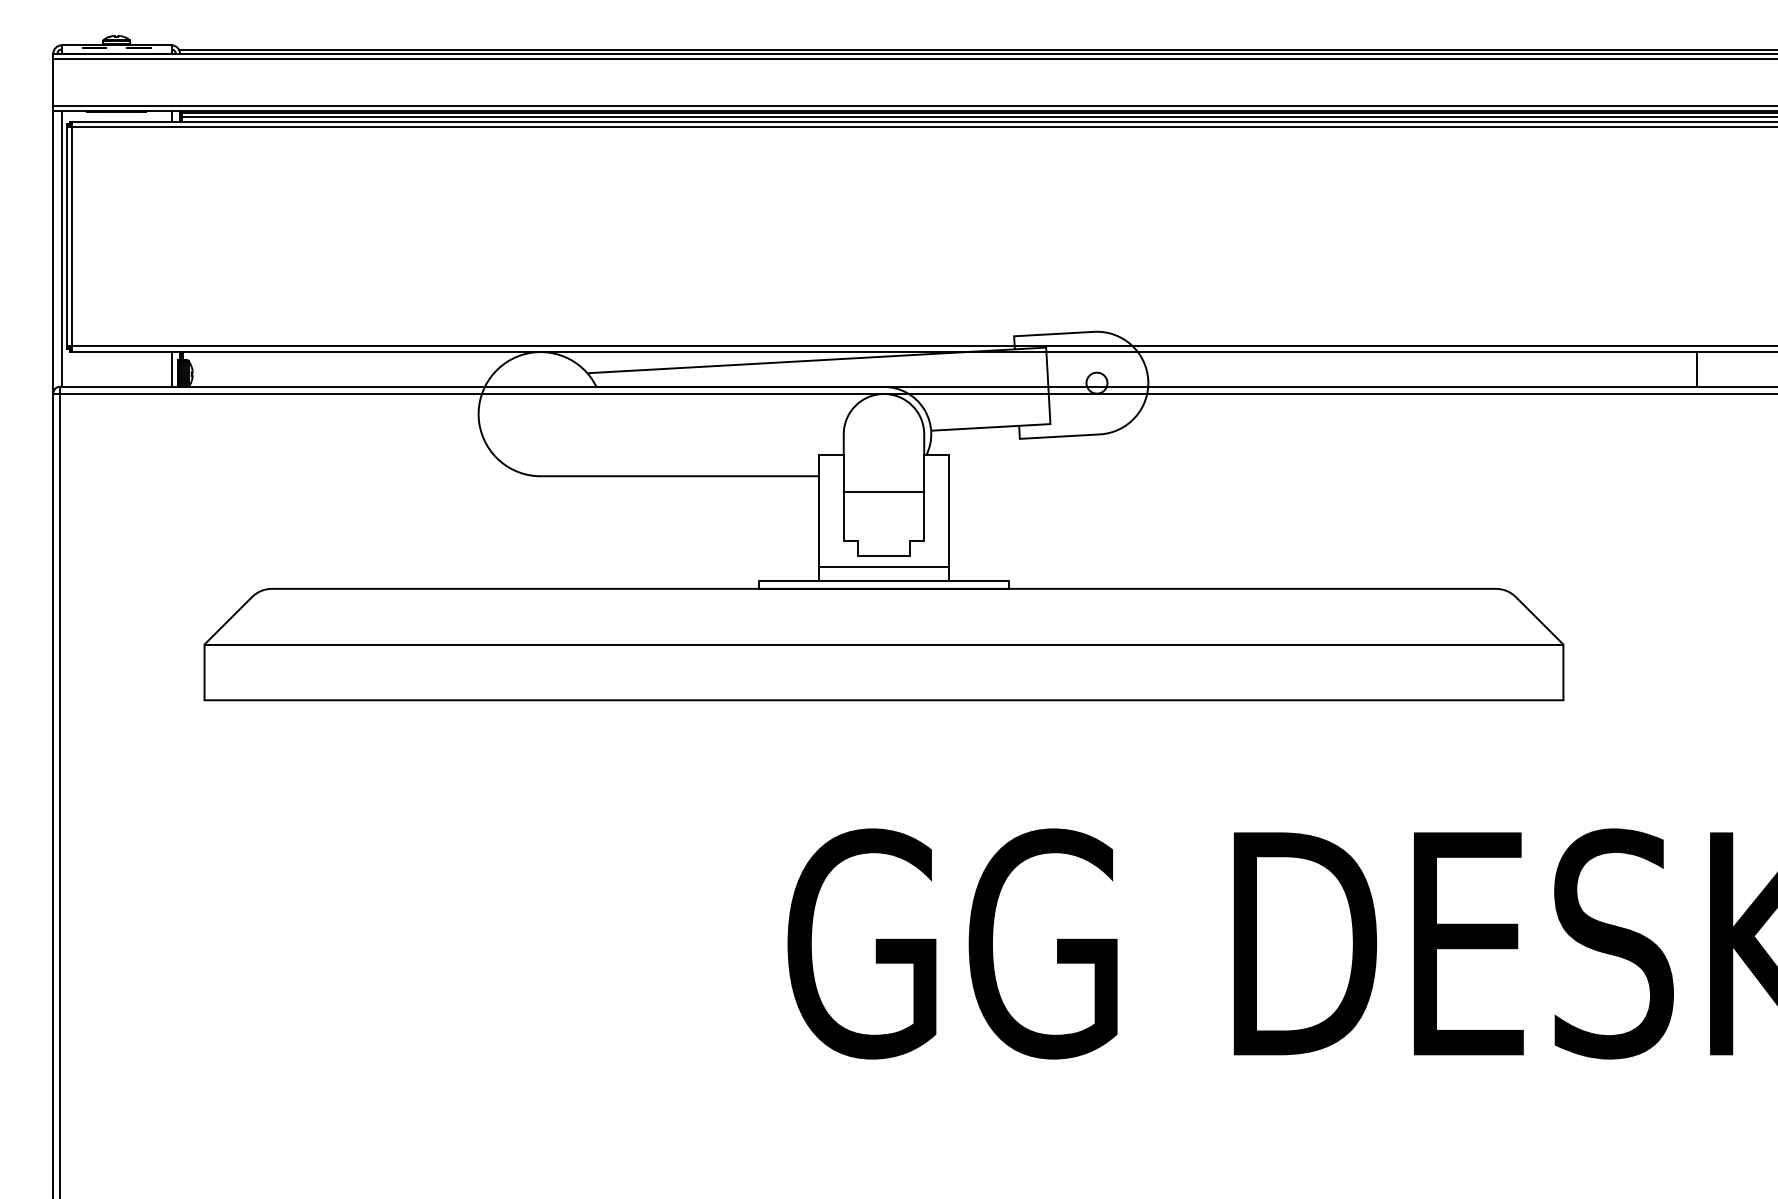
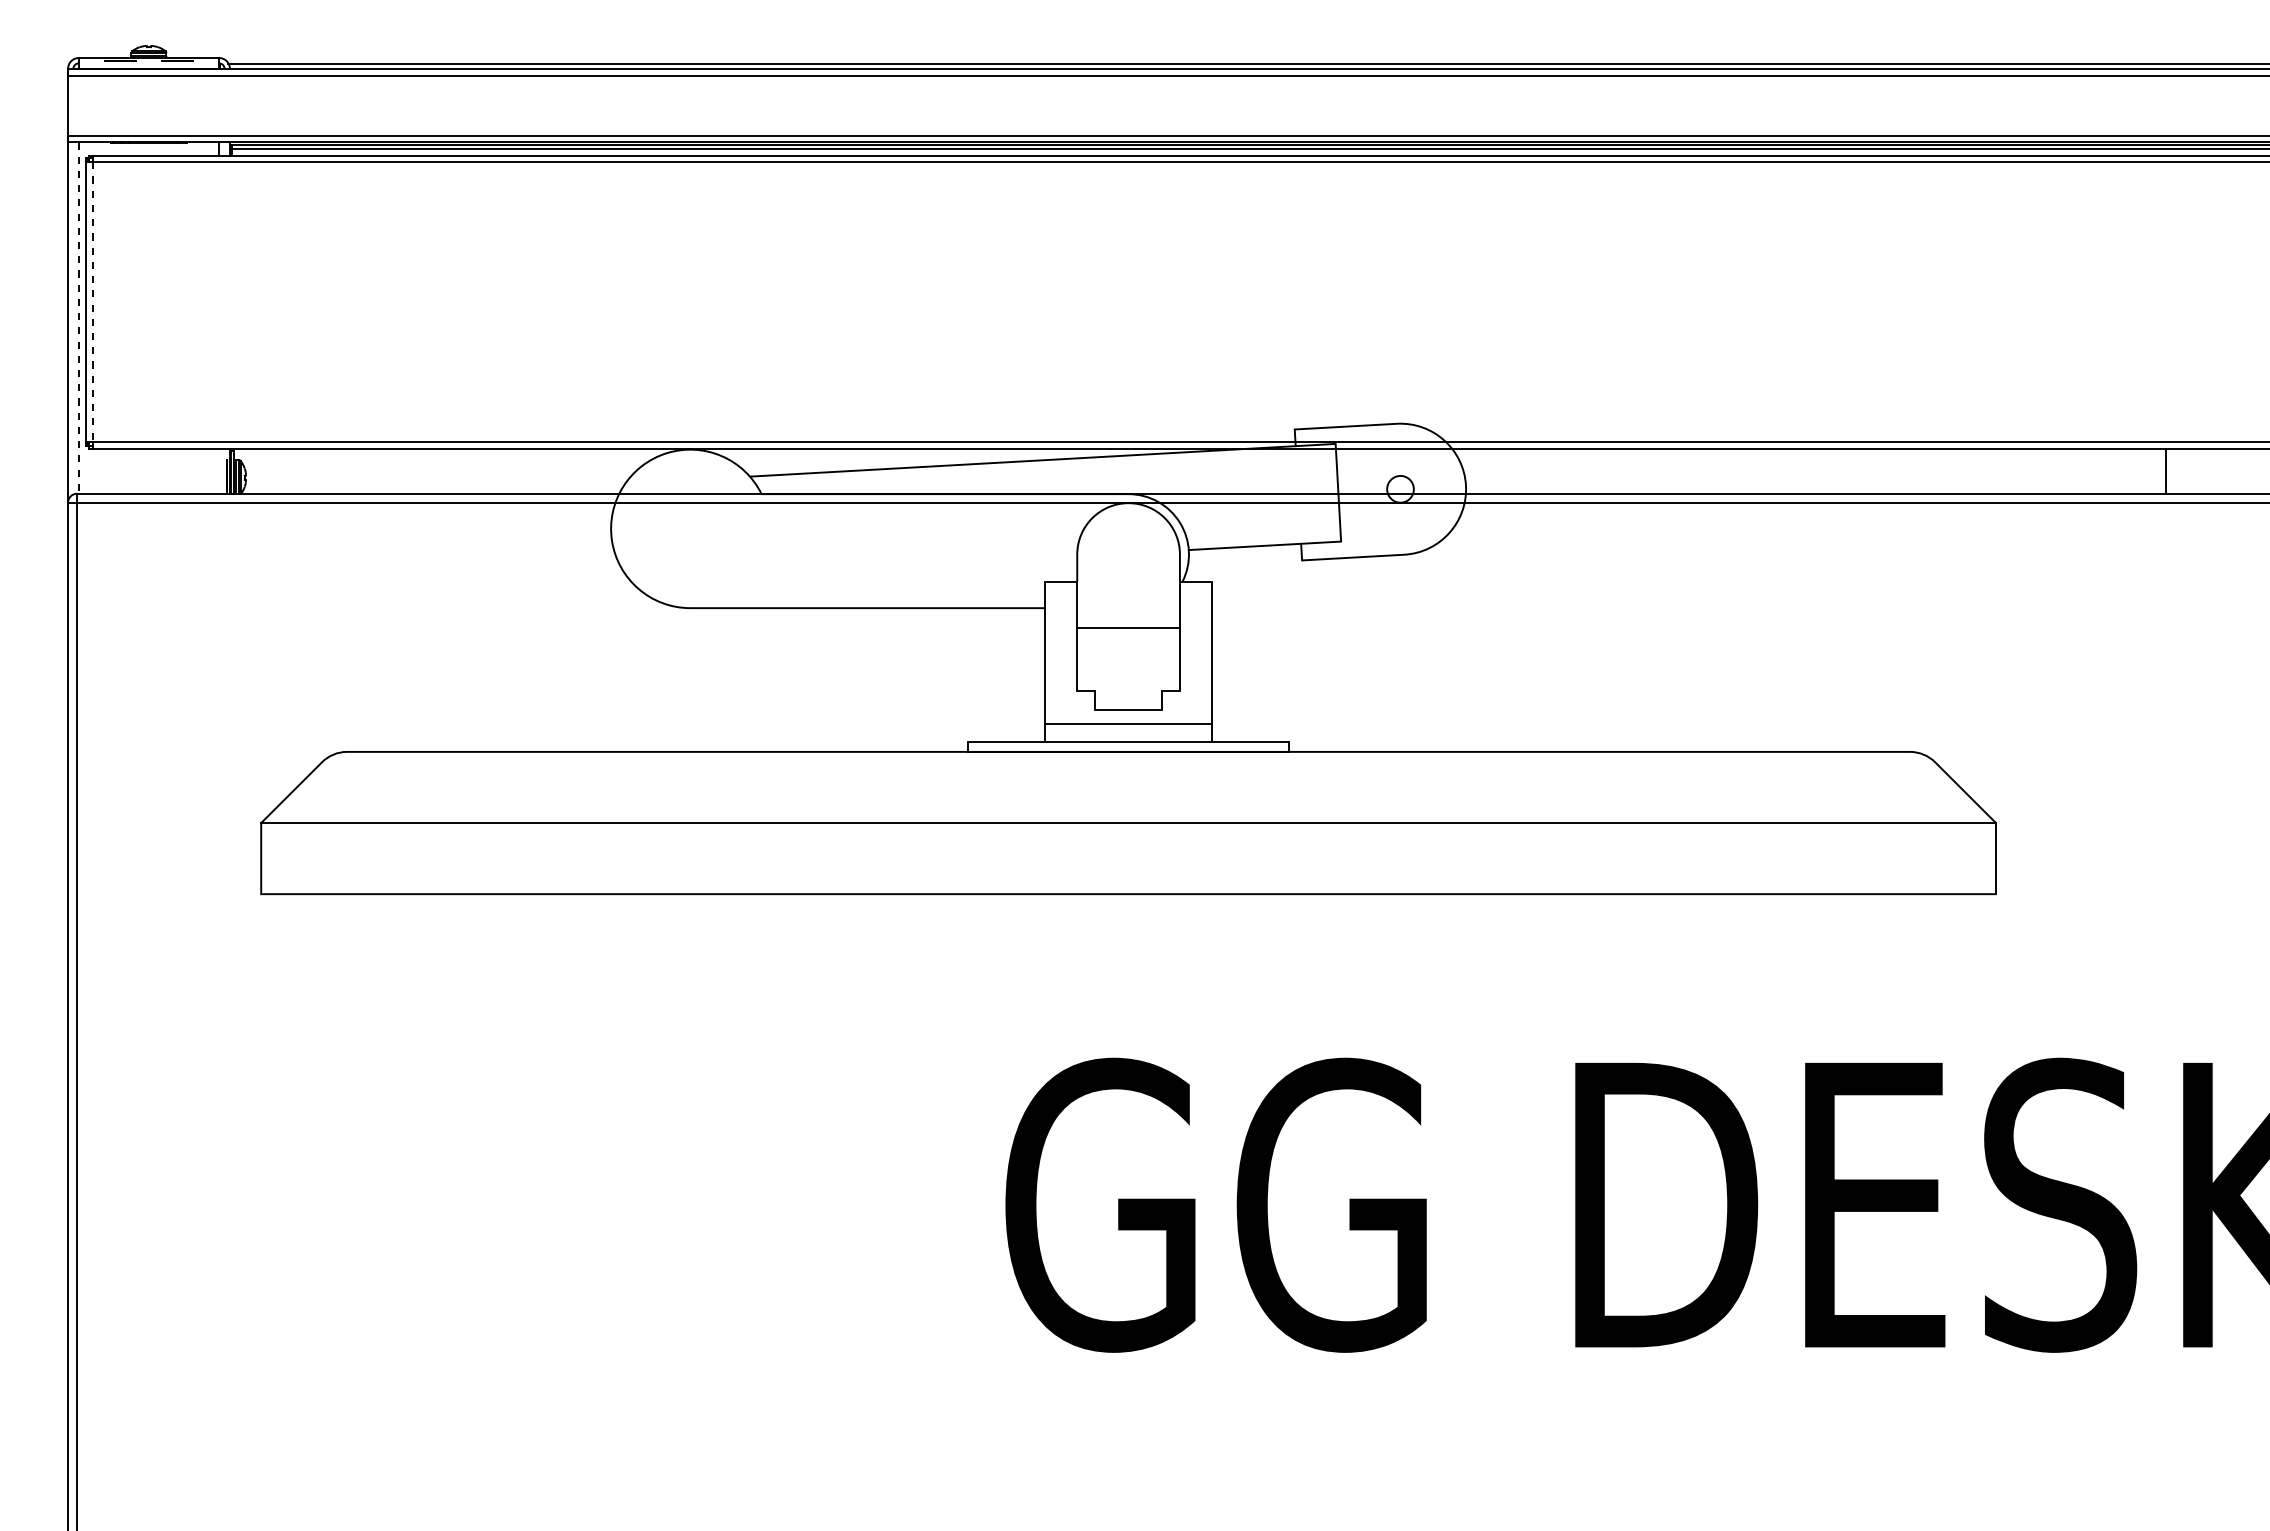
line: (72, 236) -> (92, 302), solid -> dashed
line: (61, 249) -> (78, 318), solid -> dashed
line: (171, 368) -> (219, 470), removed

